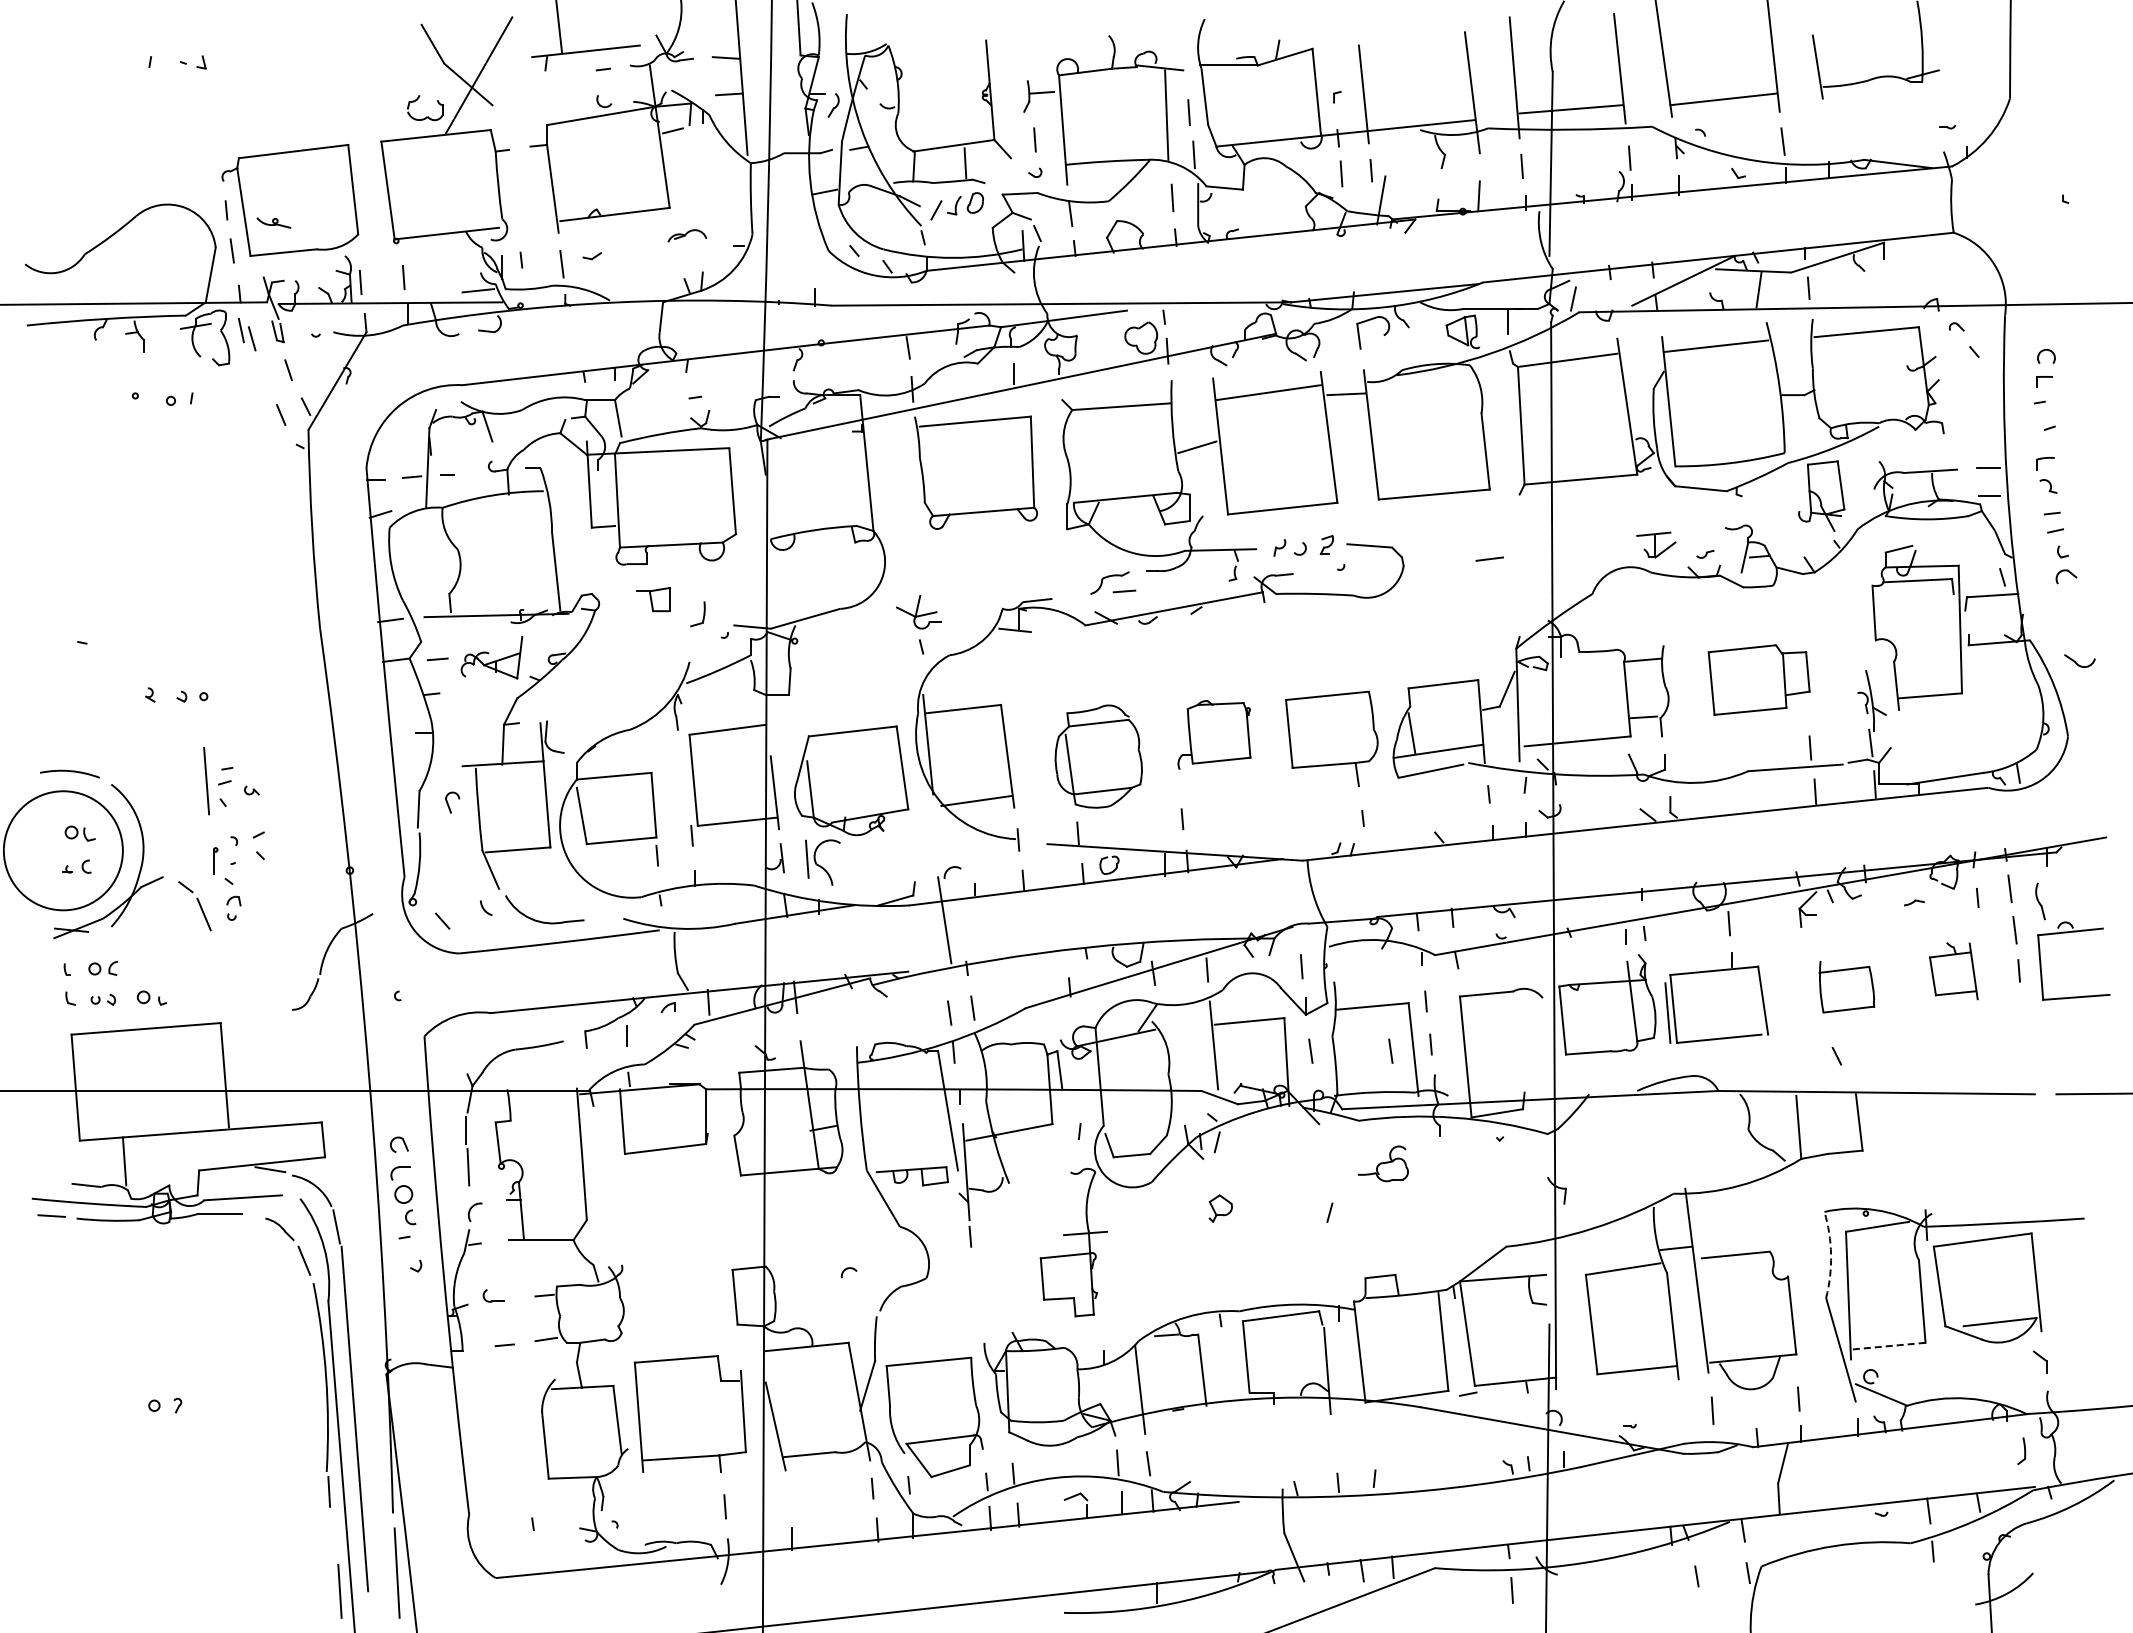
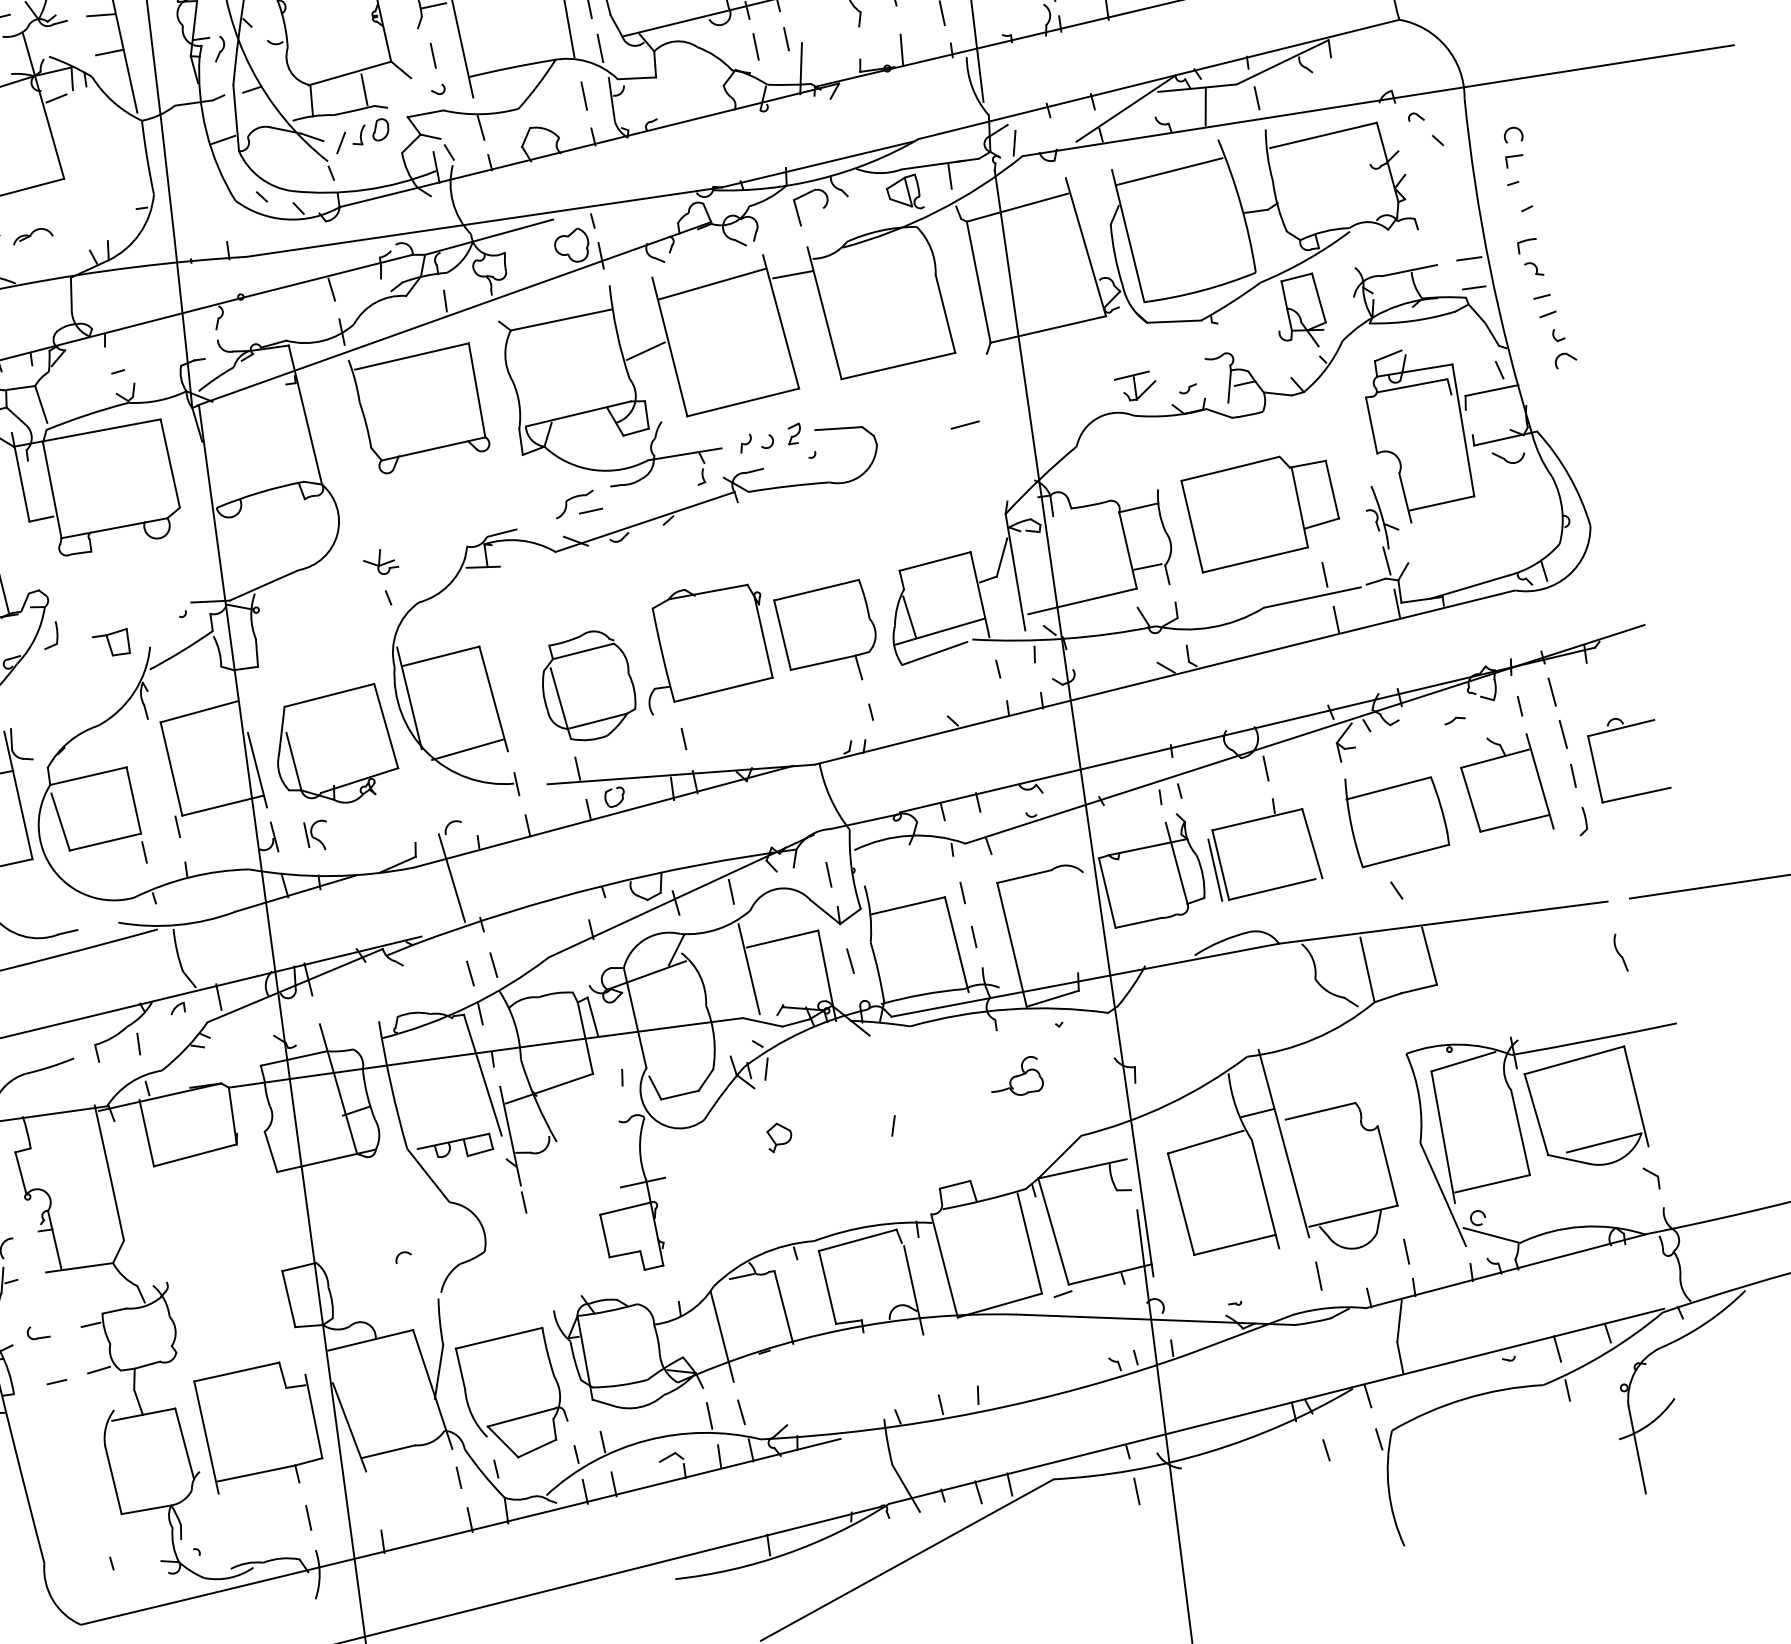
part: (687, 235) -> (32, 235), moved
part: (653, 599) -> (111, 643), moved
part: (918, 611) -> (380, 561), size x0.71
part: (697, 614) -> (50, 635), moved
part: (2079, 660) -> (1508, 456), moved
part: (1759, 679) -> (1262, 511), size x1.43
part: (1214, 734) -> (704, 646), size x1.67
part: (822, 862) -> (316, 835), size x0.62
part: (2040, 901) -> (1620, 952), moved
part: (1953, 970) -> (1505, 784), size x1.67
part: (1846, 986) -> (1396, 816), size x1.67
line: (1390, 1050) -> (932, 948), removed
part: (1382, 1163) -> (1015, 1077), moved
arc: (1831, 1254) -> (1419, 1097), dashed -> solid
line: (1889, 1346) -> (1493, 1184), dashed -> solid
part: (2021, 1451) -> (1582, 821), moved

